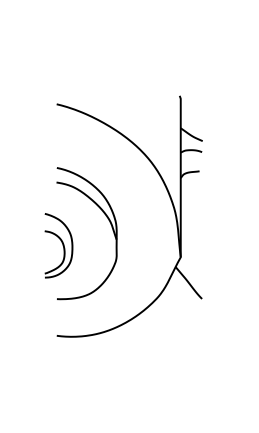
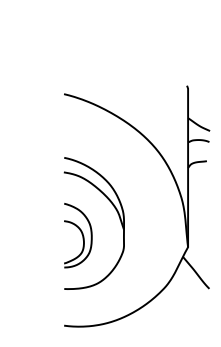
part: (58, 245) -> (77, 235), moved

